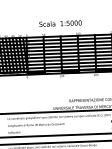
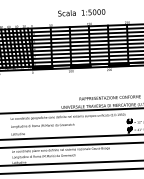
text: (60, 23) -> (81, 12), moved

